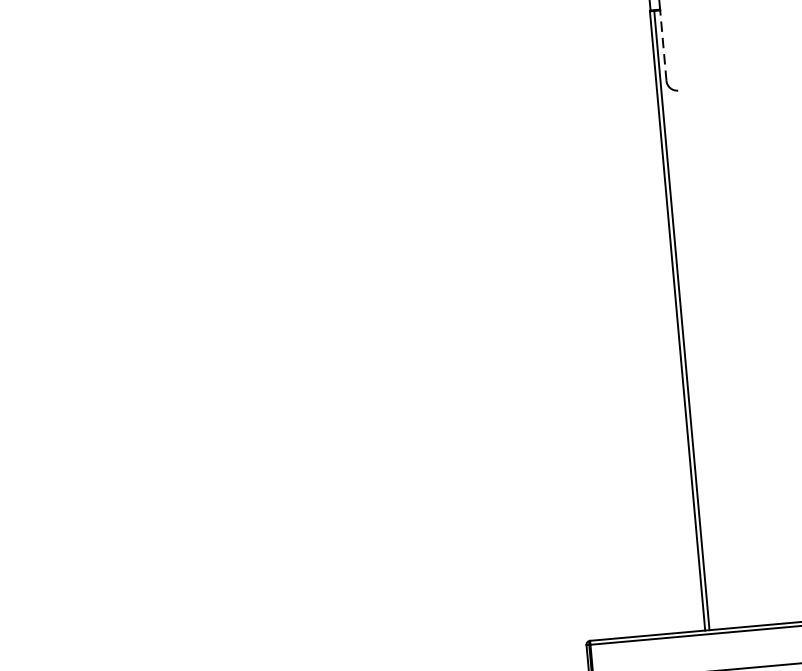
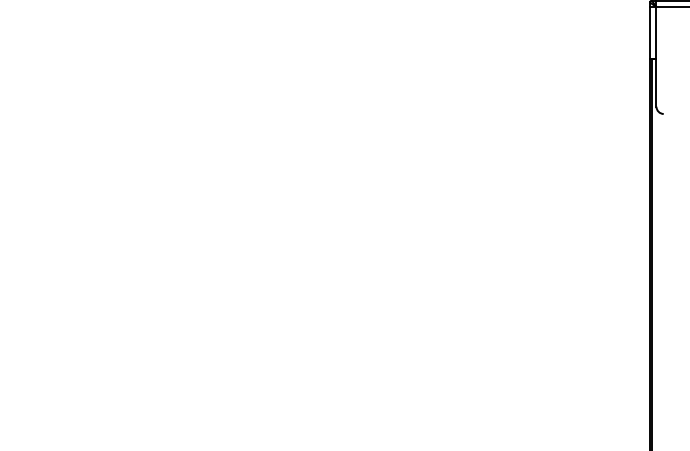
line: (663, 44) -> (656, 82), dashed -> solid

